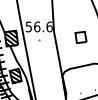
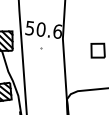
text: (37, 26) -> (41, 29), 56.6 -> 50.6

